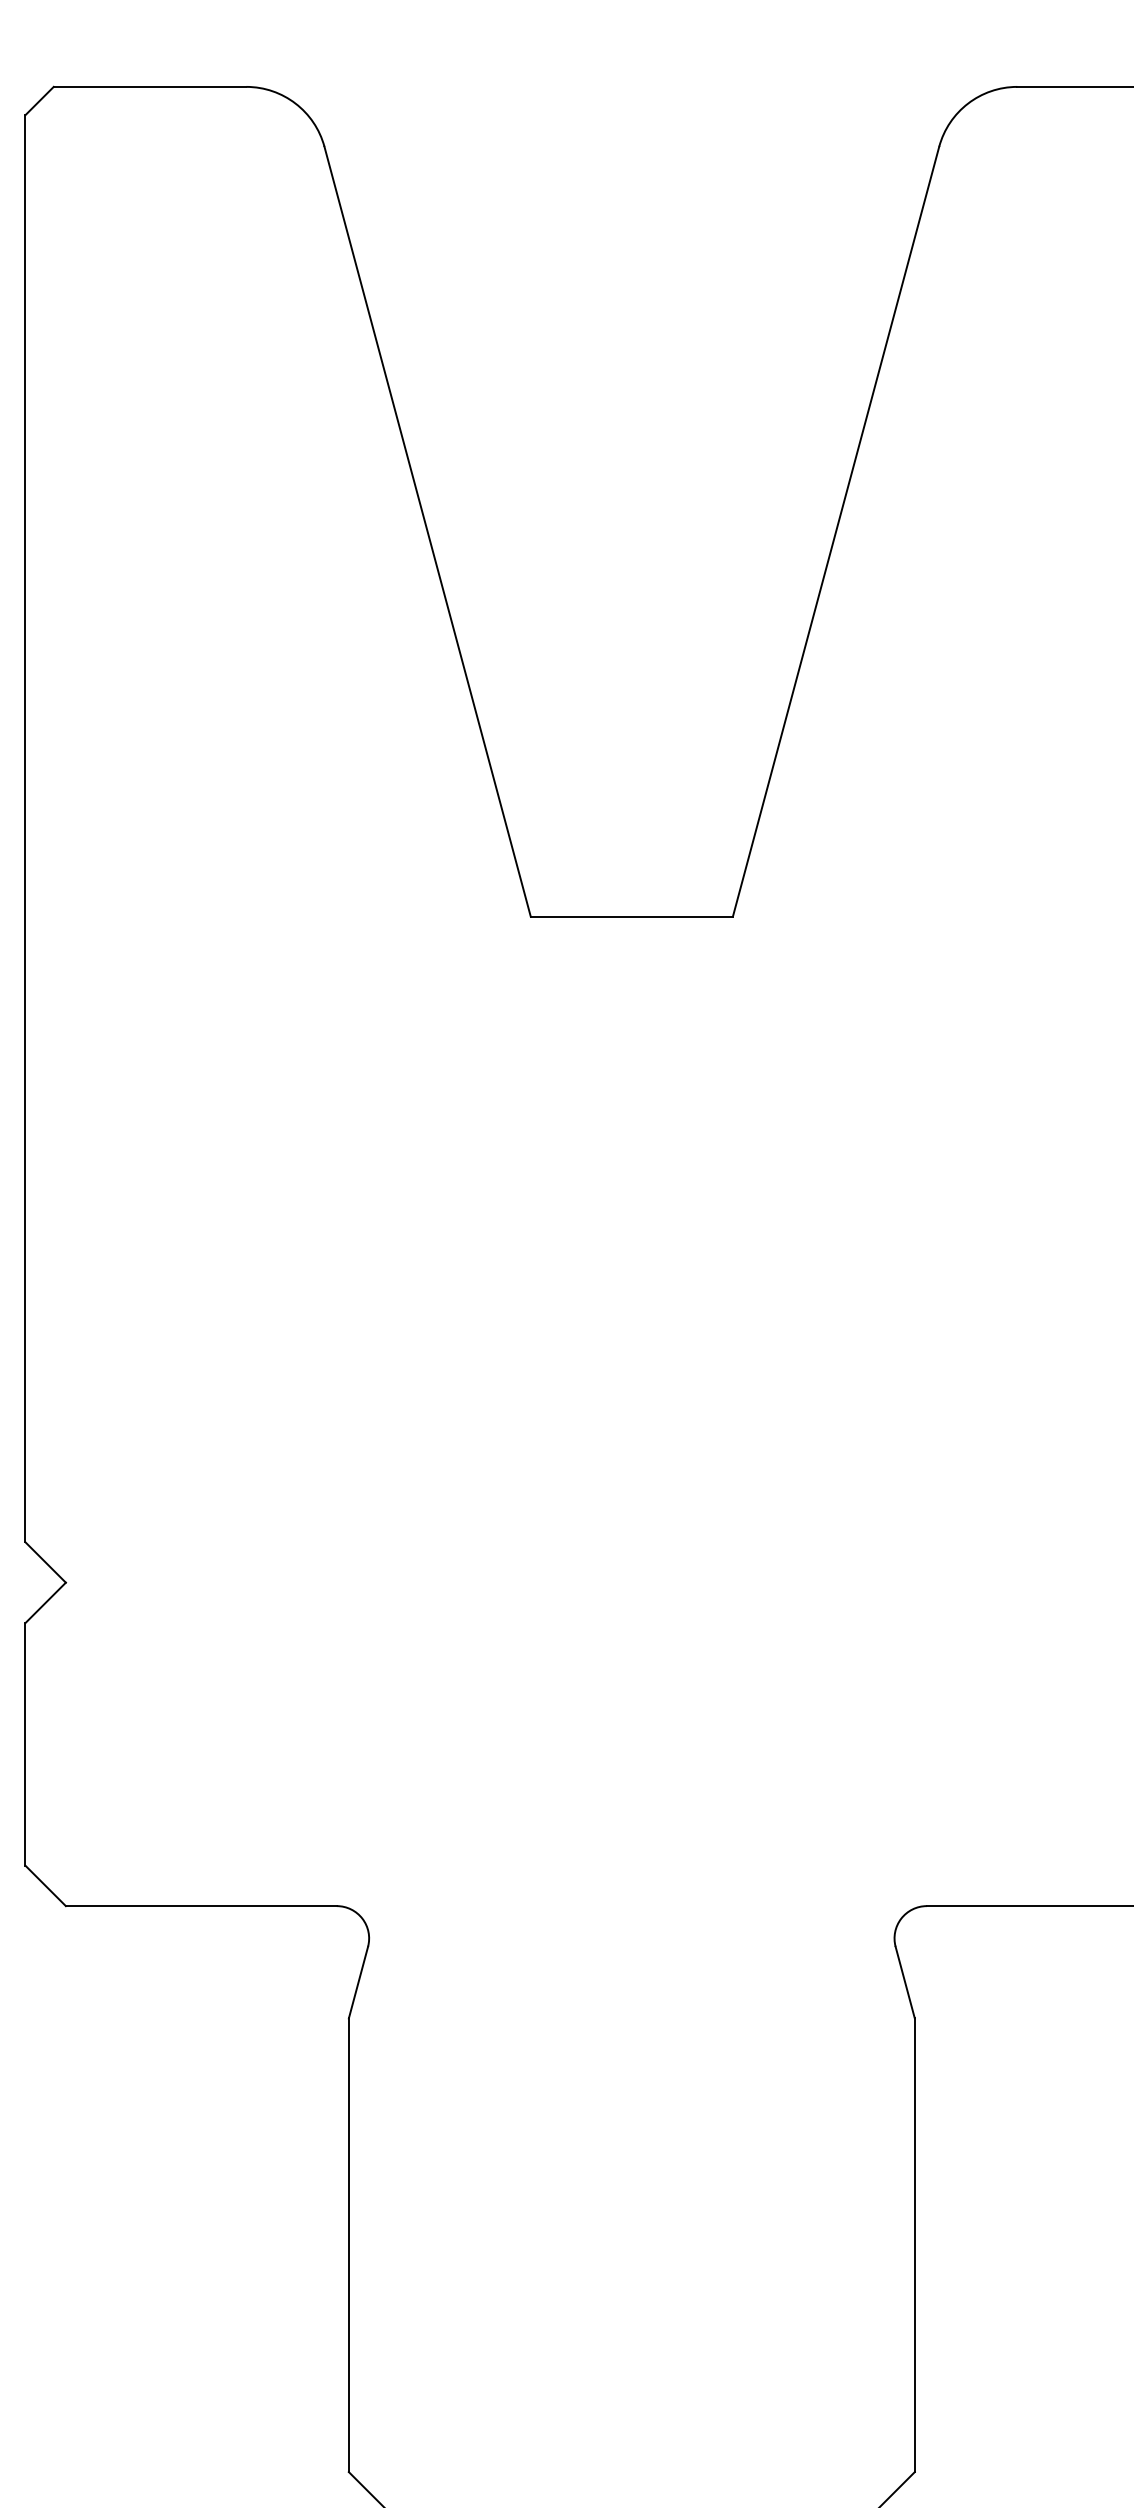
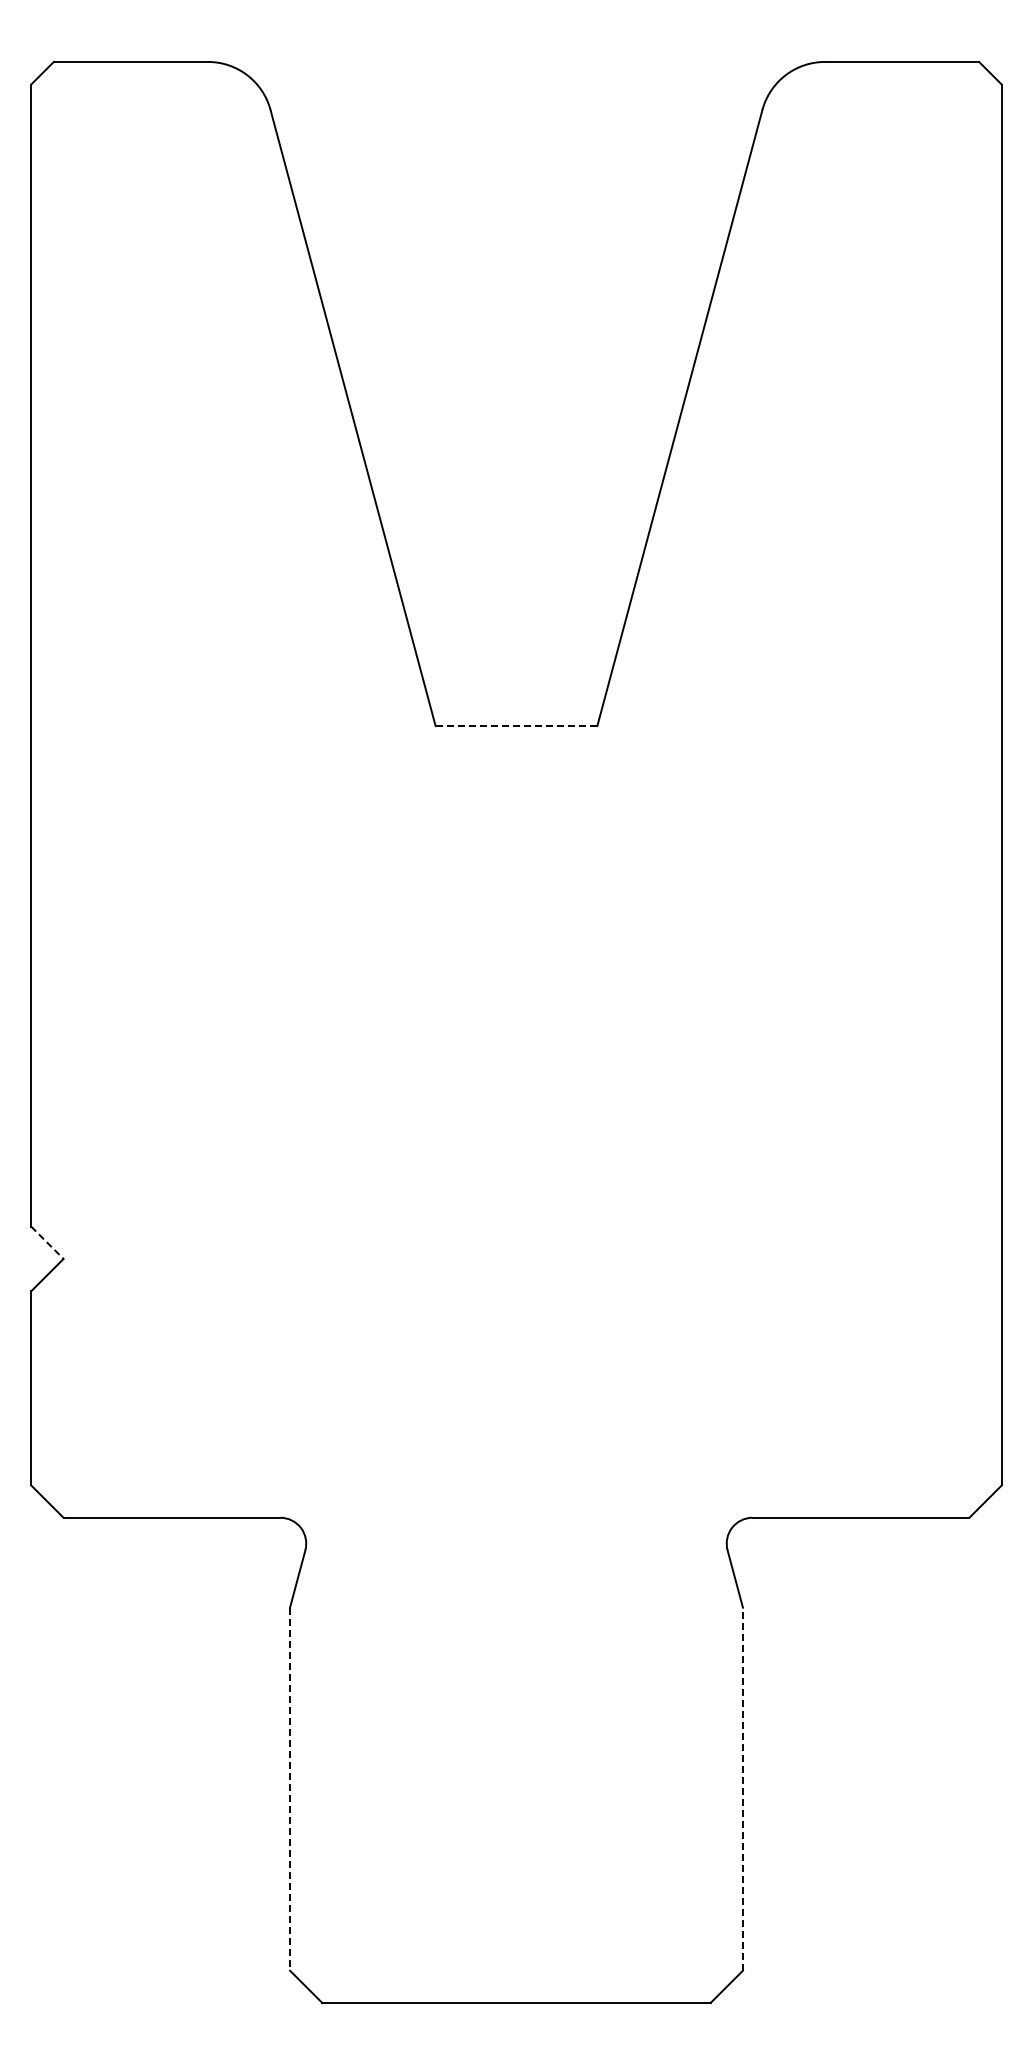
line: (631, 917) -> (516, 726), solid -> dashed
line: (45, 1562) -> (47, 1242), solid -> dashed
line: (914, 2244) -> (742, 1788), solid -> dashed
line: (349, 2245) -> (290, 1789), solid -> dashed

